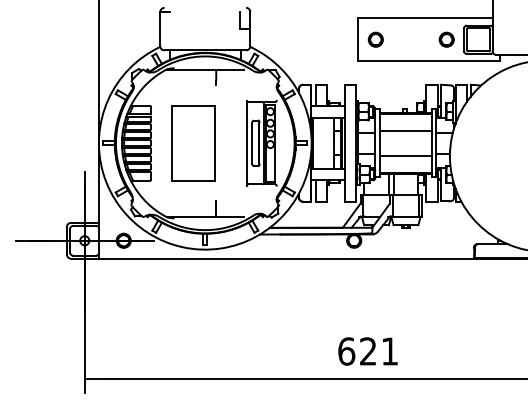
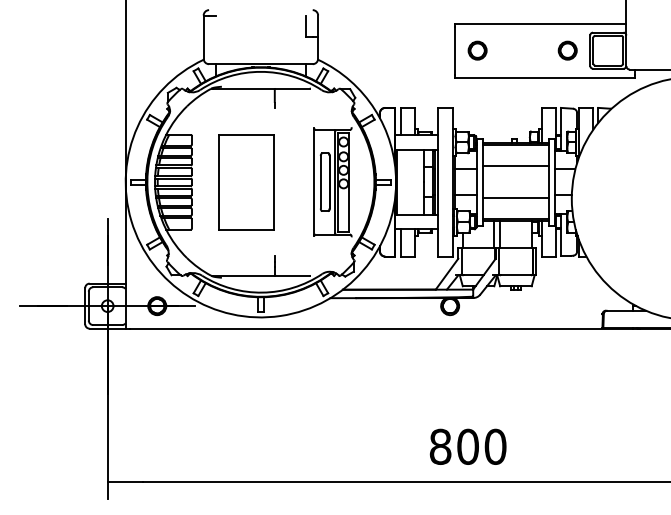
text: (368, 351) -> (468, 446), 621 -> 800

